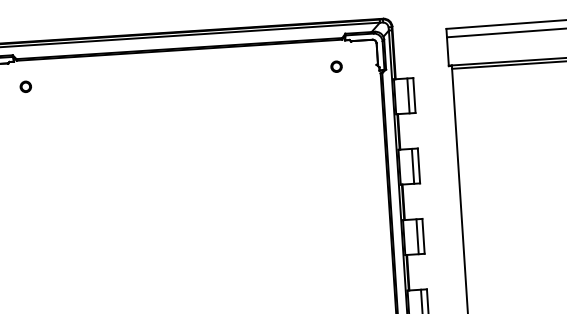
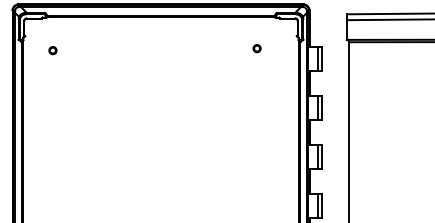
part: (335, 66) -> (256, 48), moved
part: (25, 86) -> (52, 50), moved

